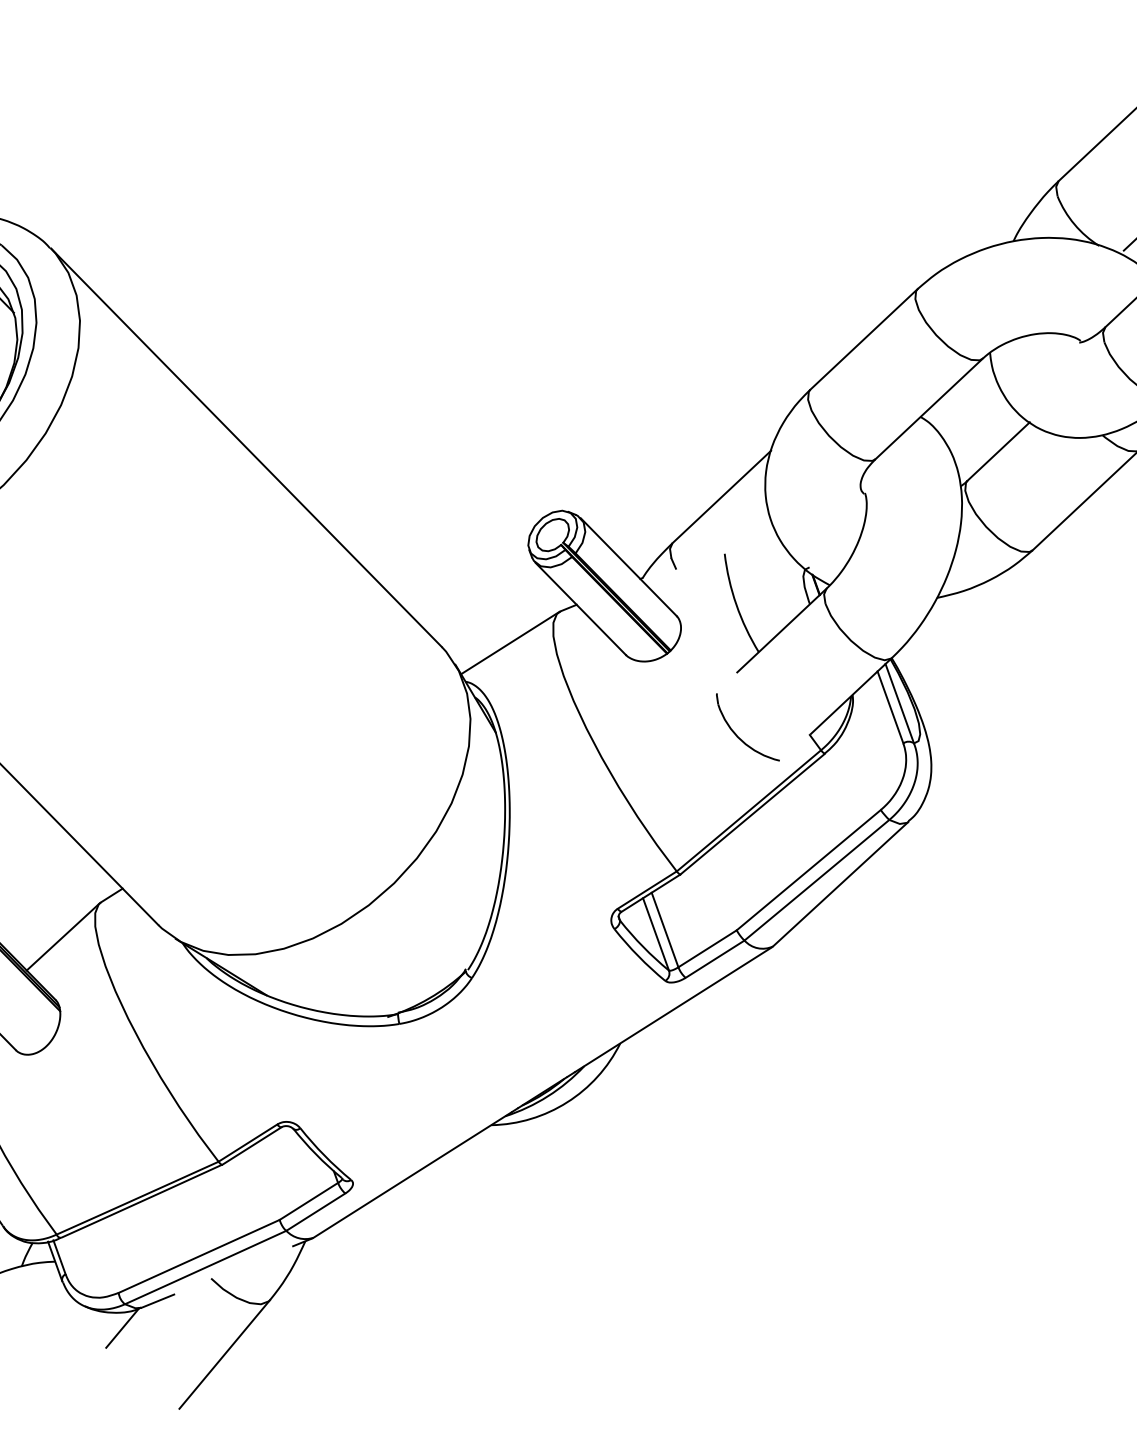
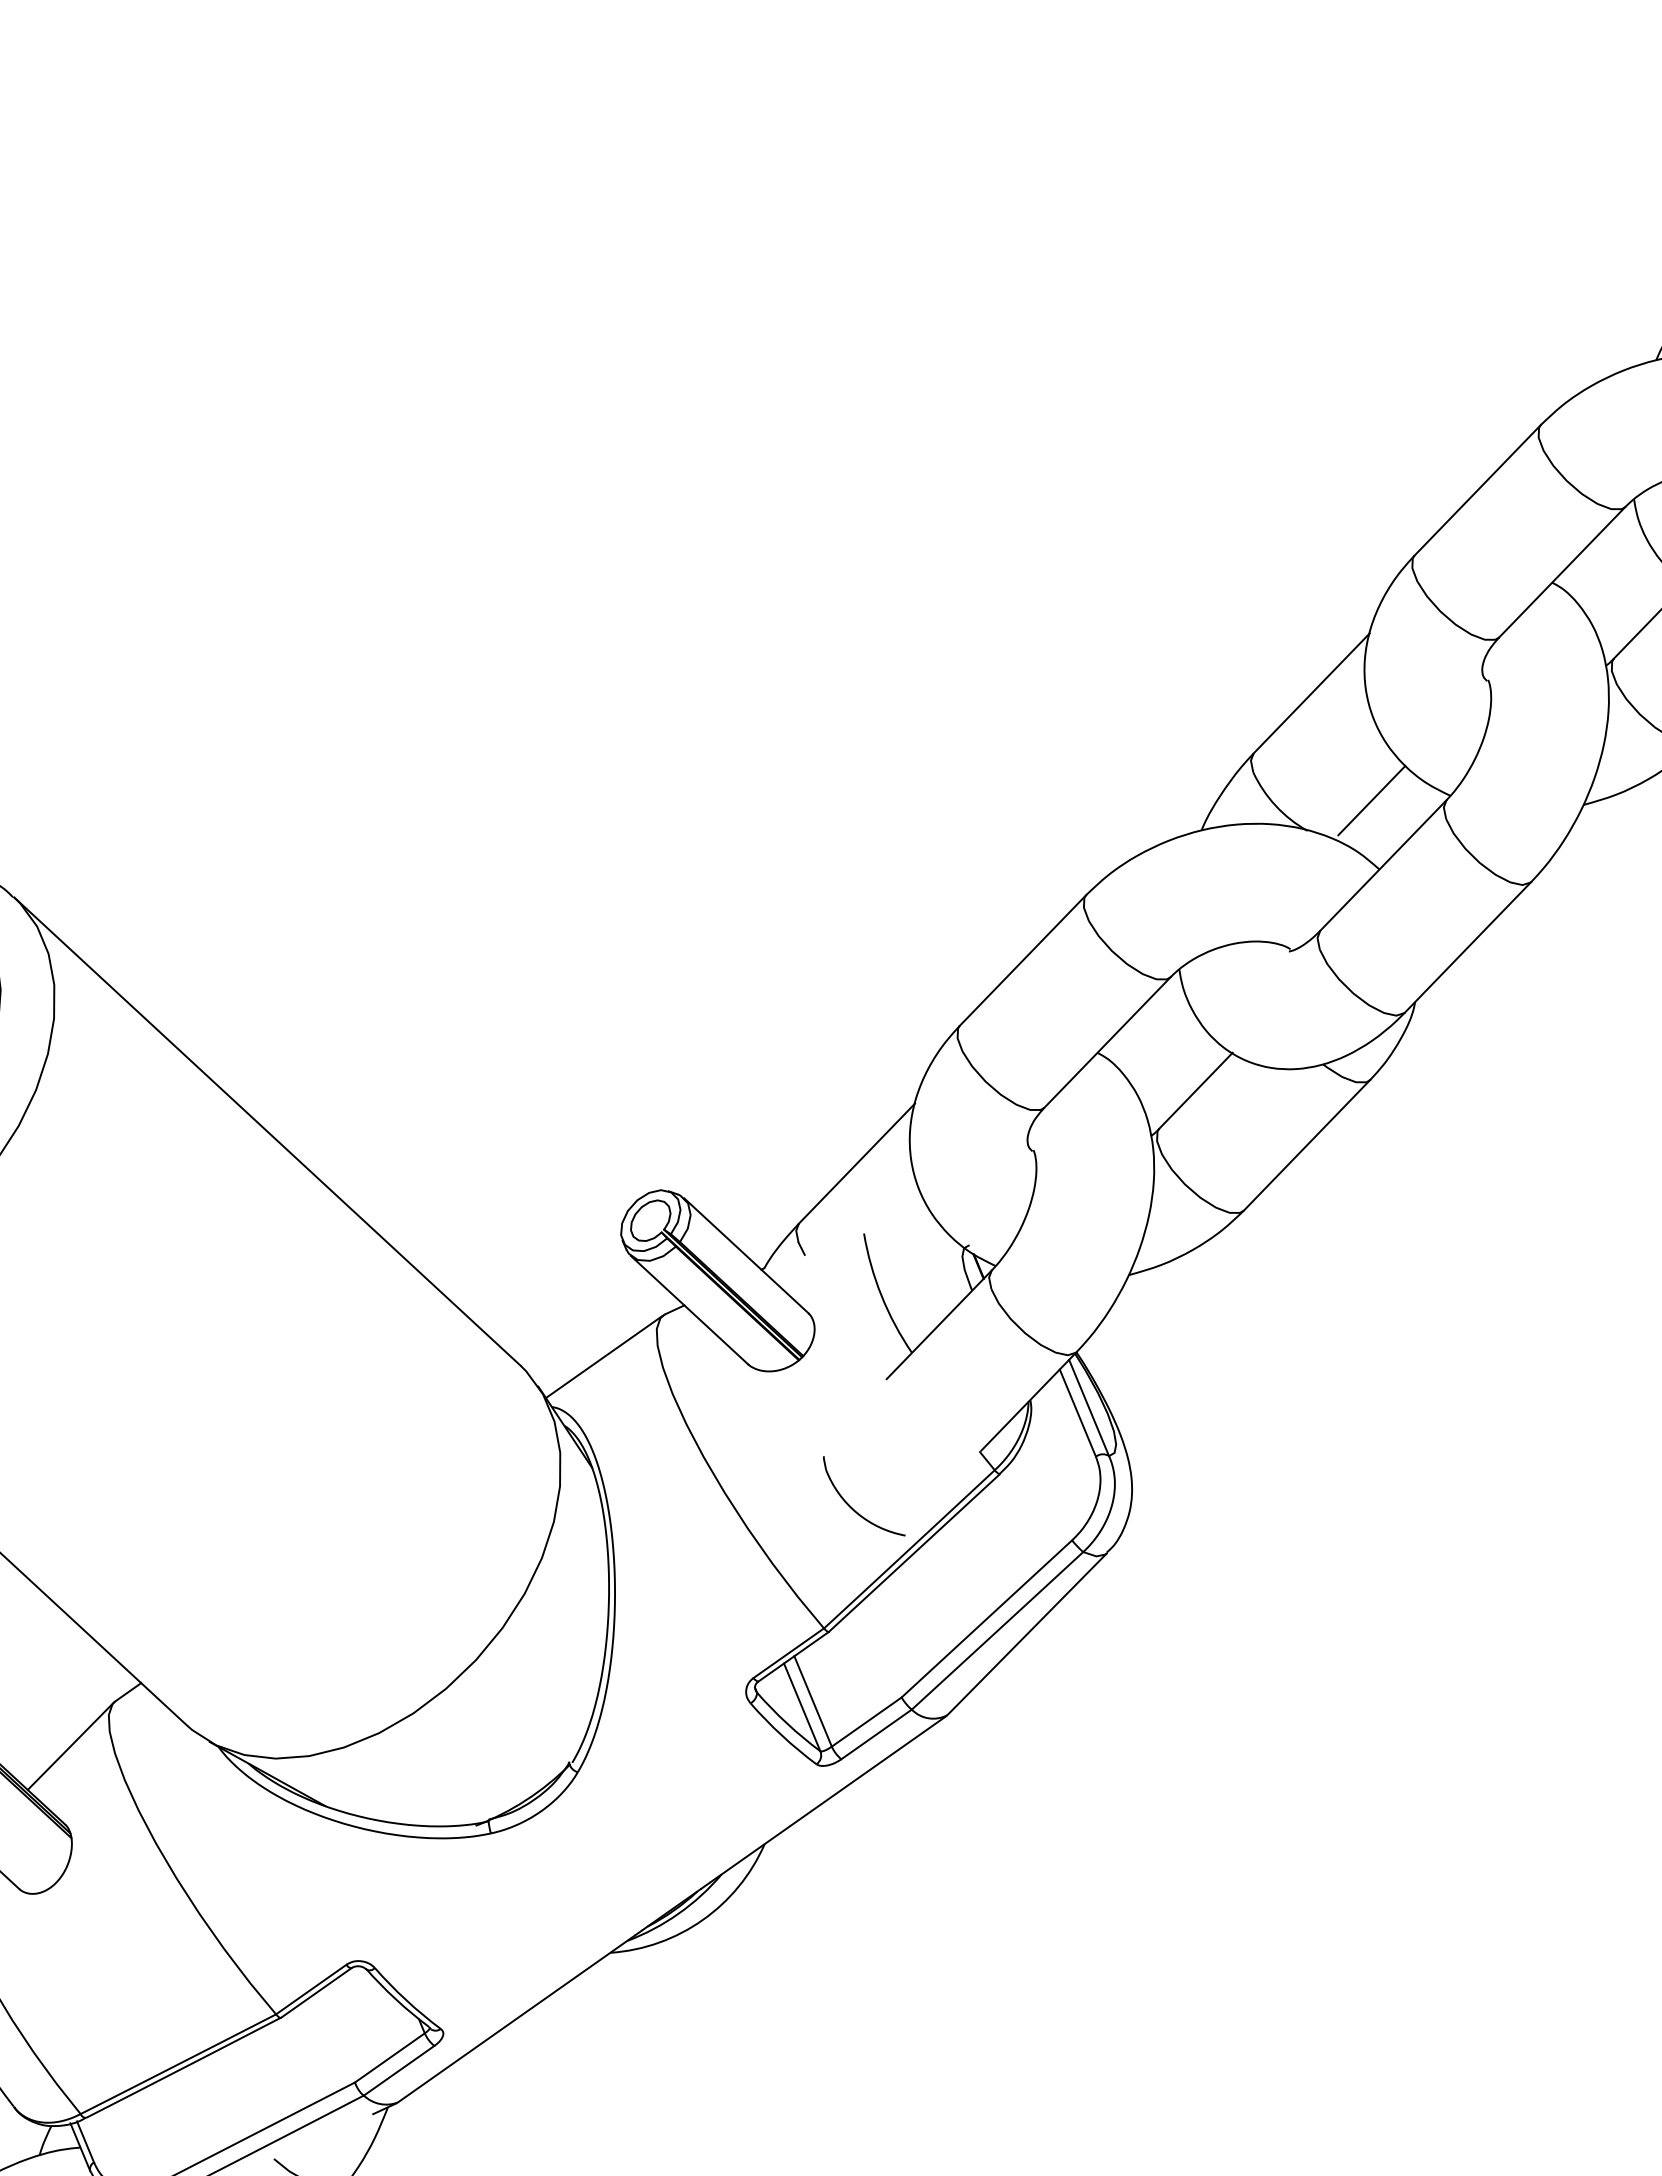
part: (738, 735) -> (852, 1507), moved

